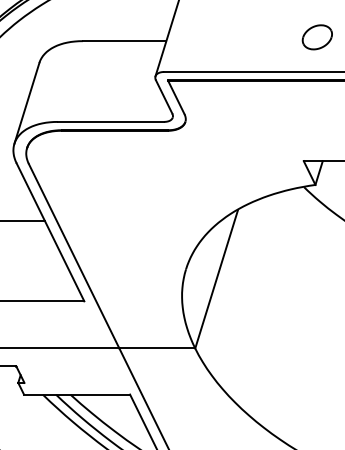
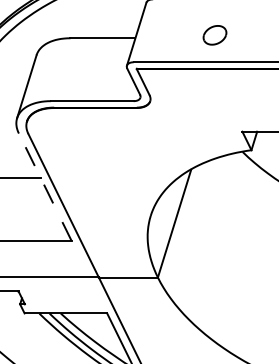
part: (316, 37) -> (214, 35), moved
line: (50, 232) -> (45, 187), solid -> dashed

